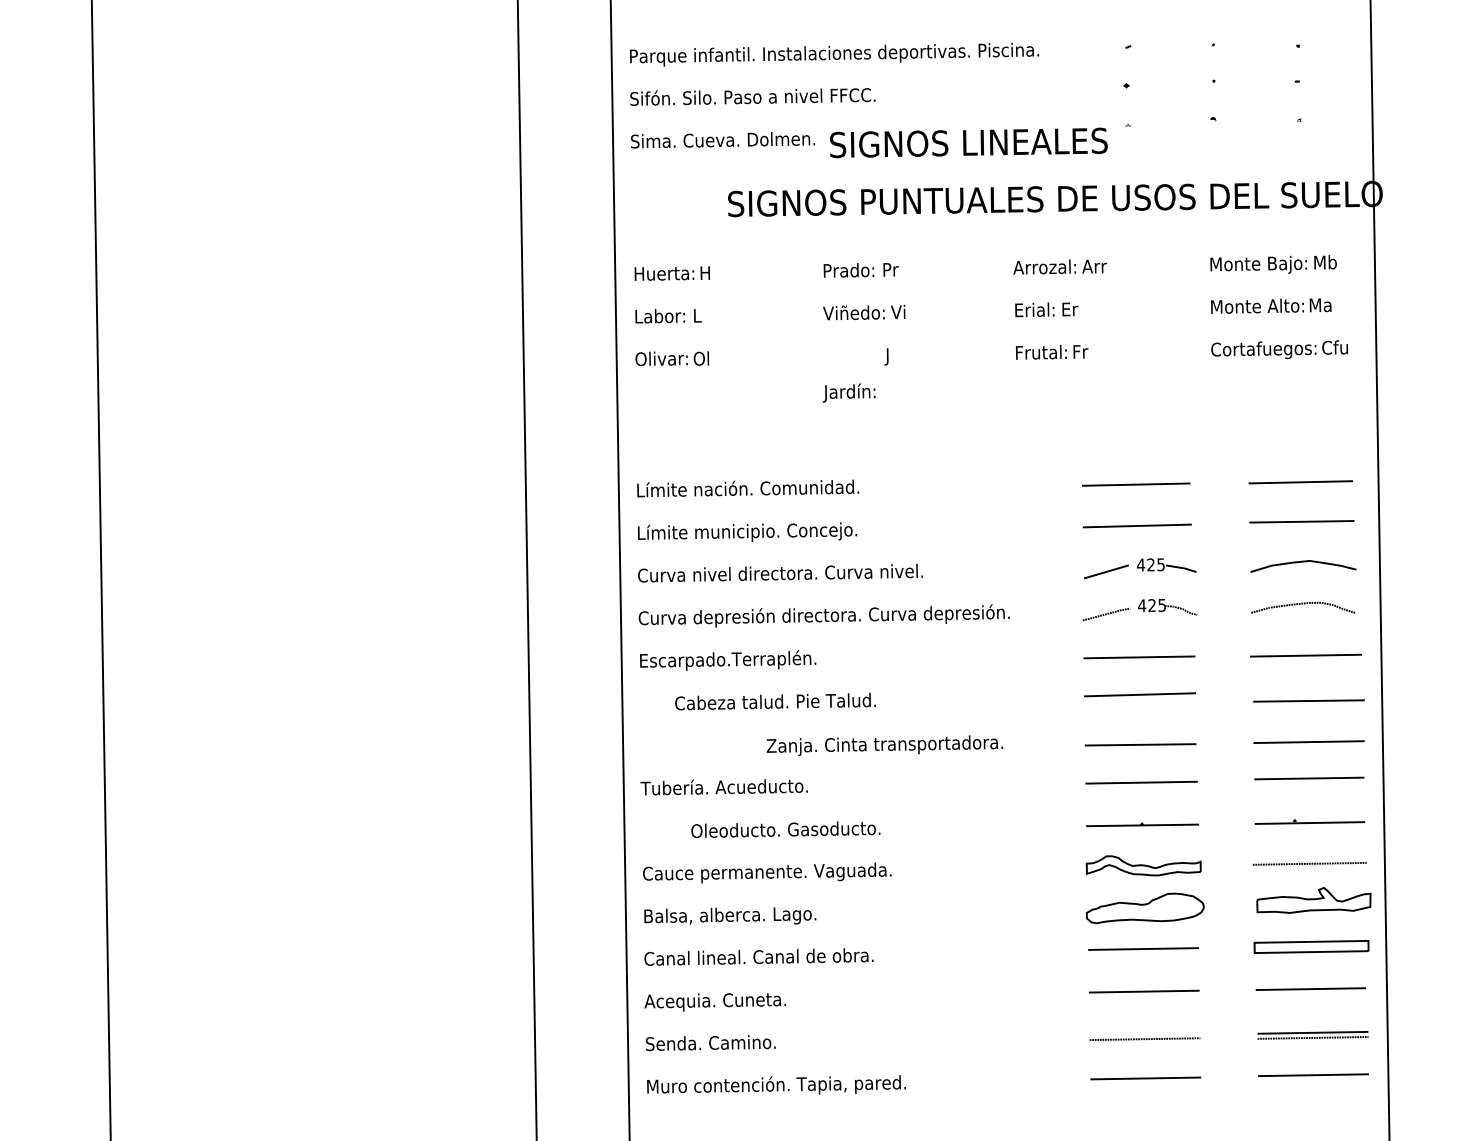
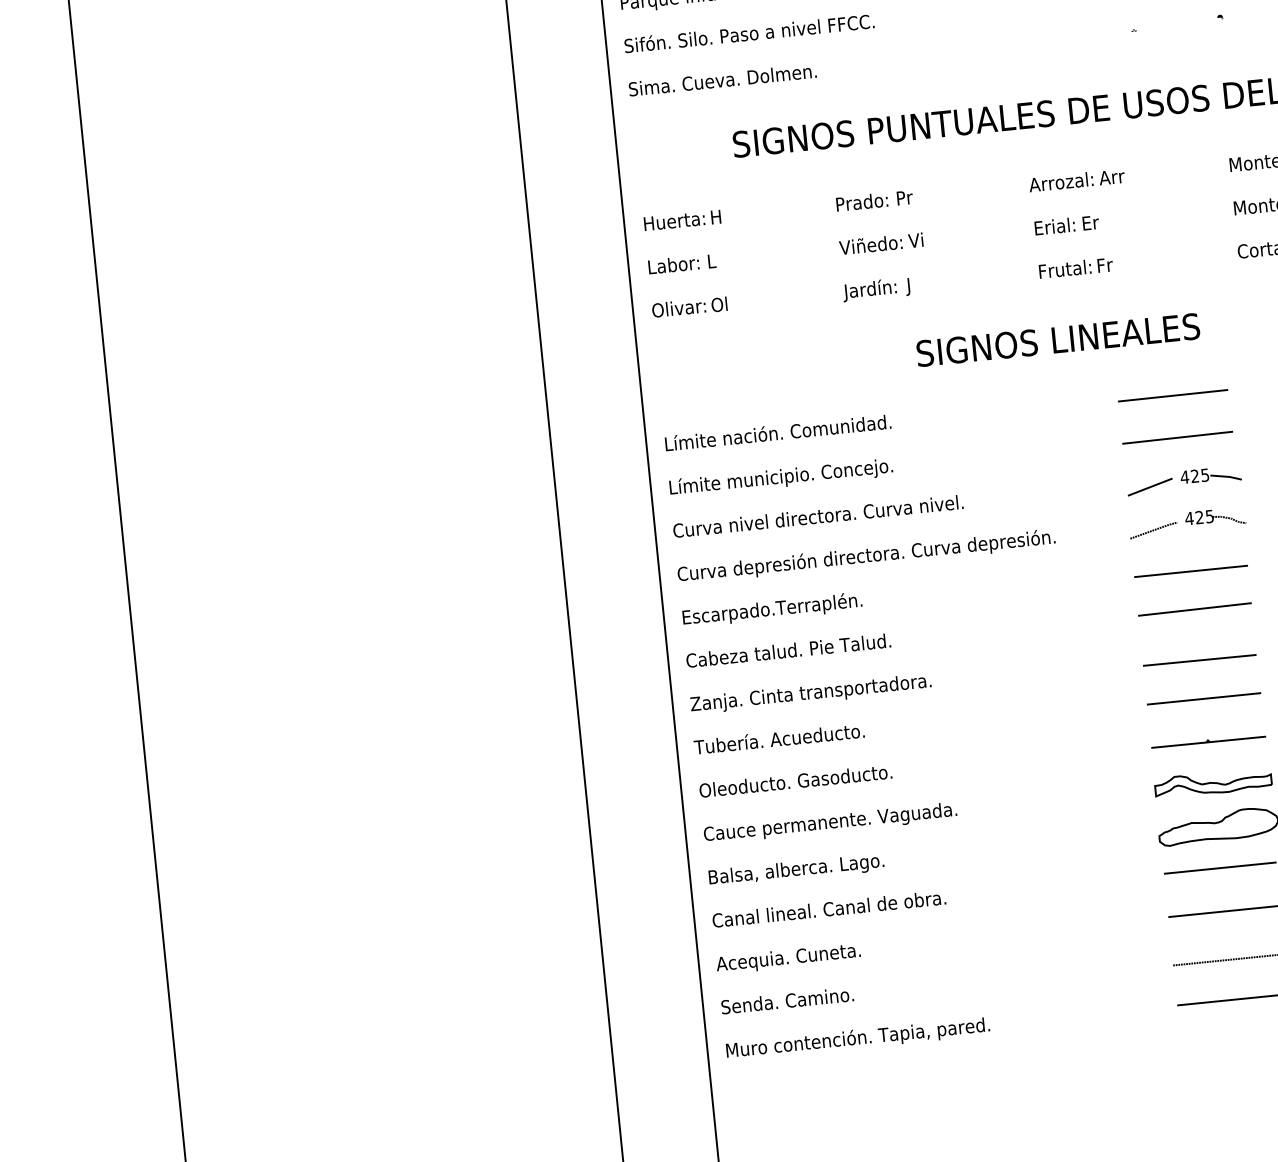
text: (968, 142) -> (1057, 339), moved
text: (849, 392) -> (870, 289), moved
text: (775, 701) -> (788, 650), moved
text: (884, 745) -> (810, 693), moved
text: (785, 829) -> (795, 781), moved

